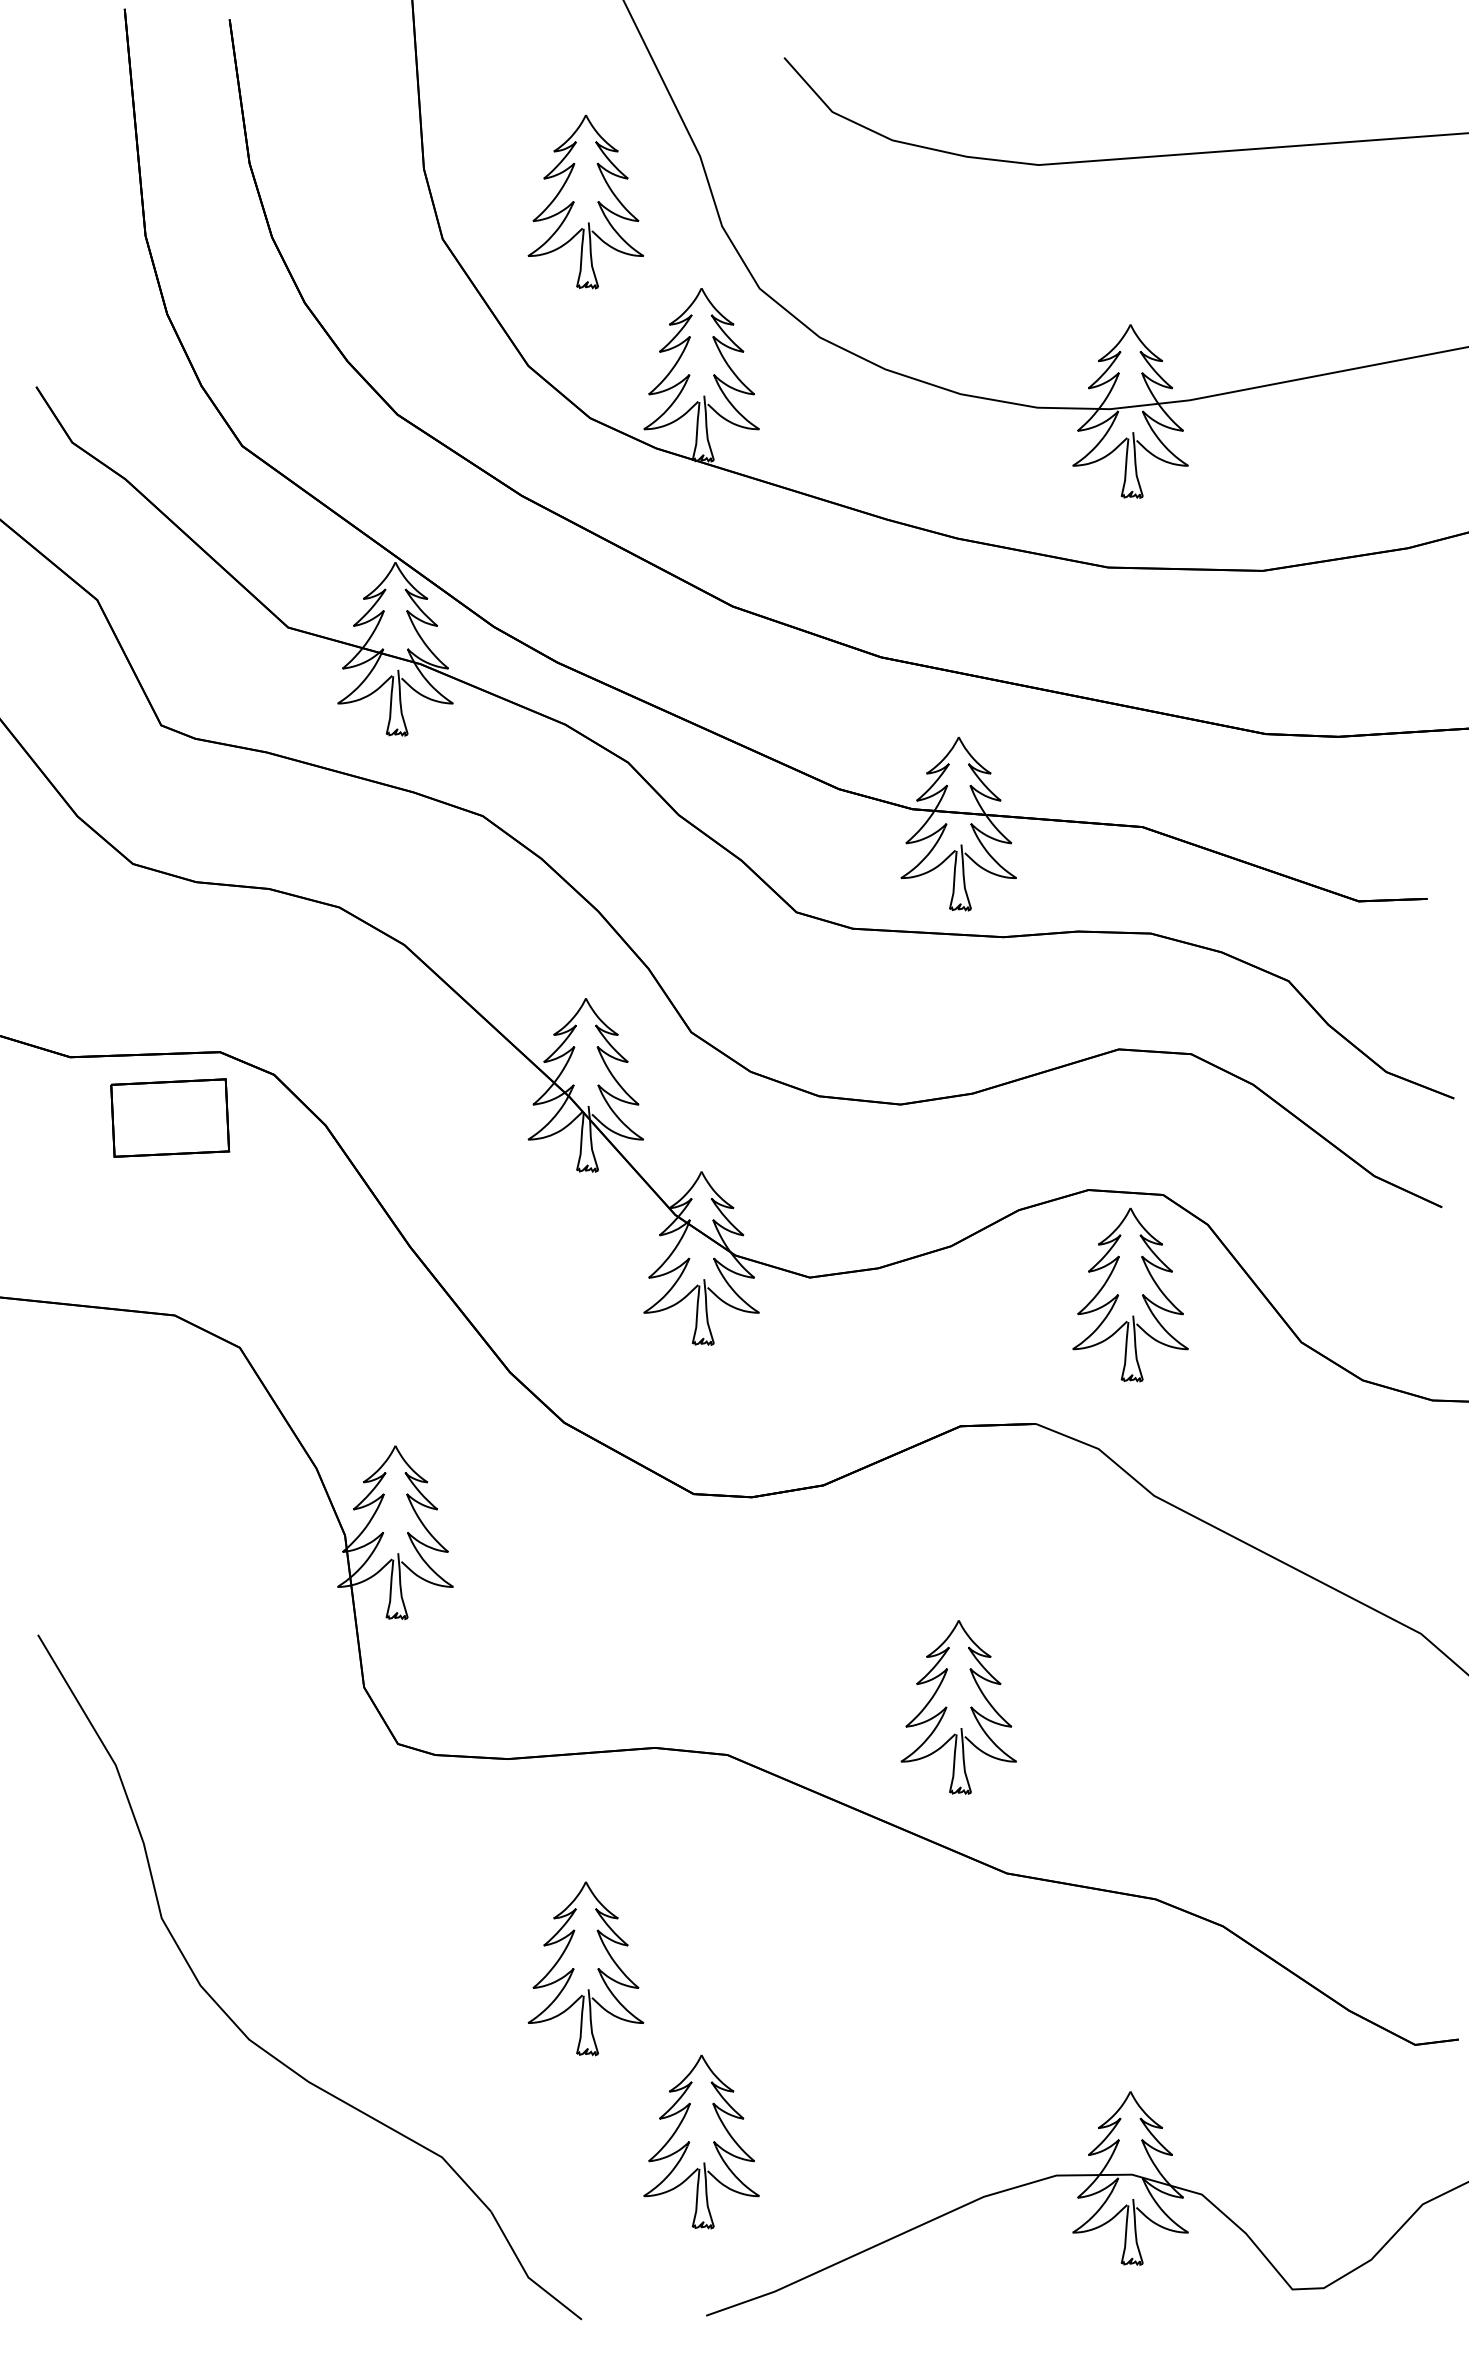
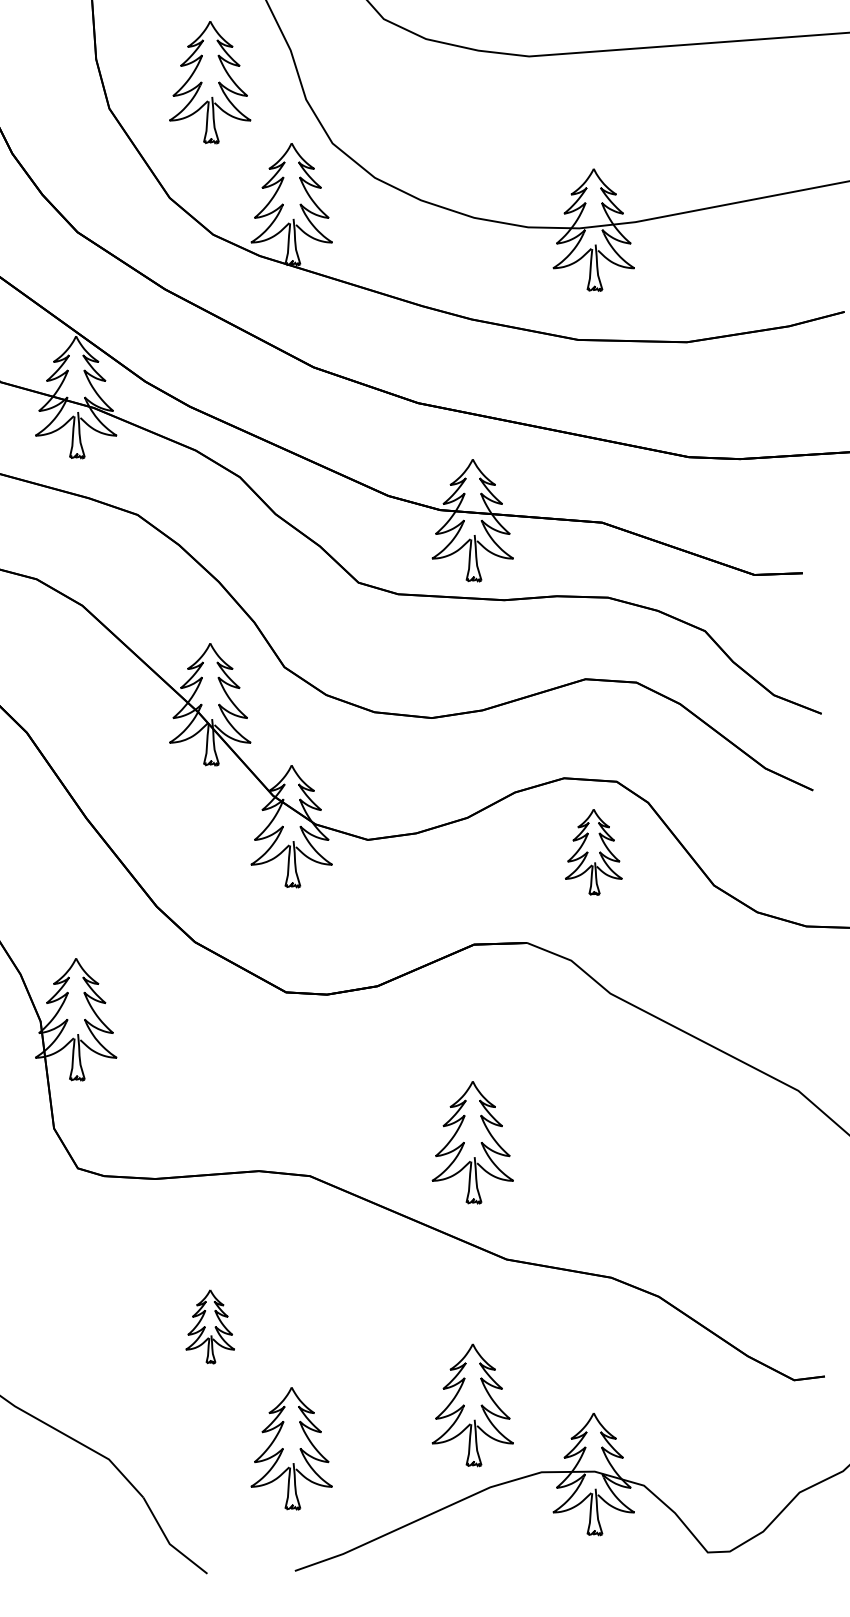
part: (1130, 1294) -> (593, 851), size x0.7
part: (585, 1968) -> (209, 1326), size x0.6
part: (958, 2080) -> (472, 1405), added

